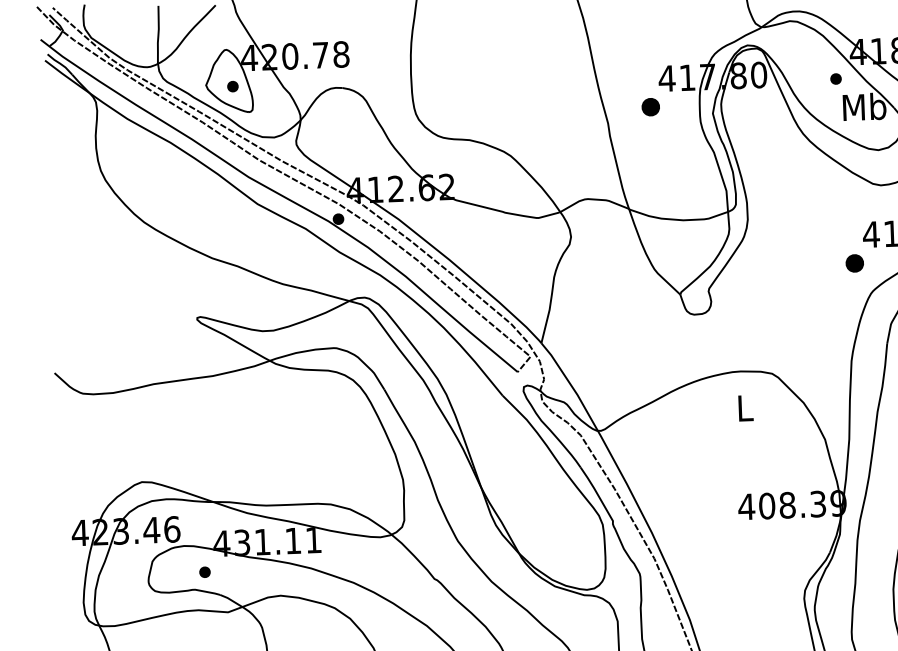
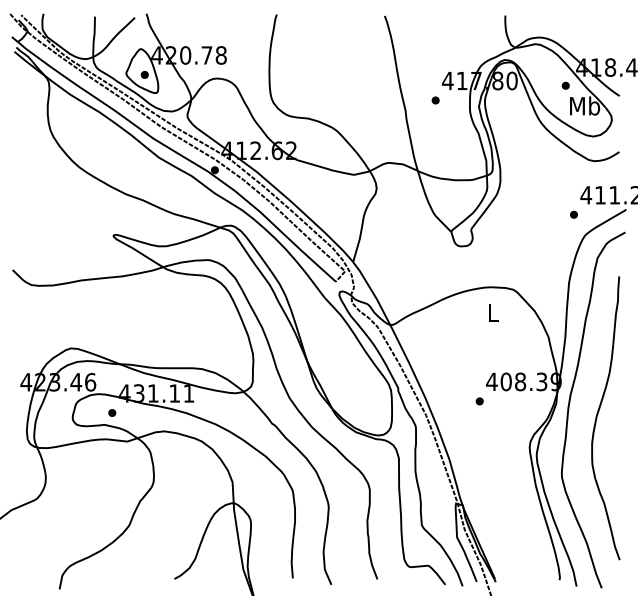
part: (650, 107) -> (435, 100), size x0.62
part: (854, 262) -> (573, 214), size x0.62
part: (729, 535) -> (479, 401), added

